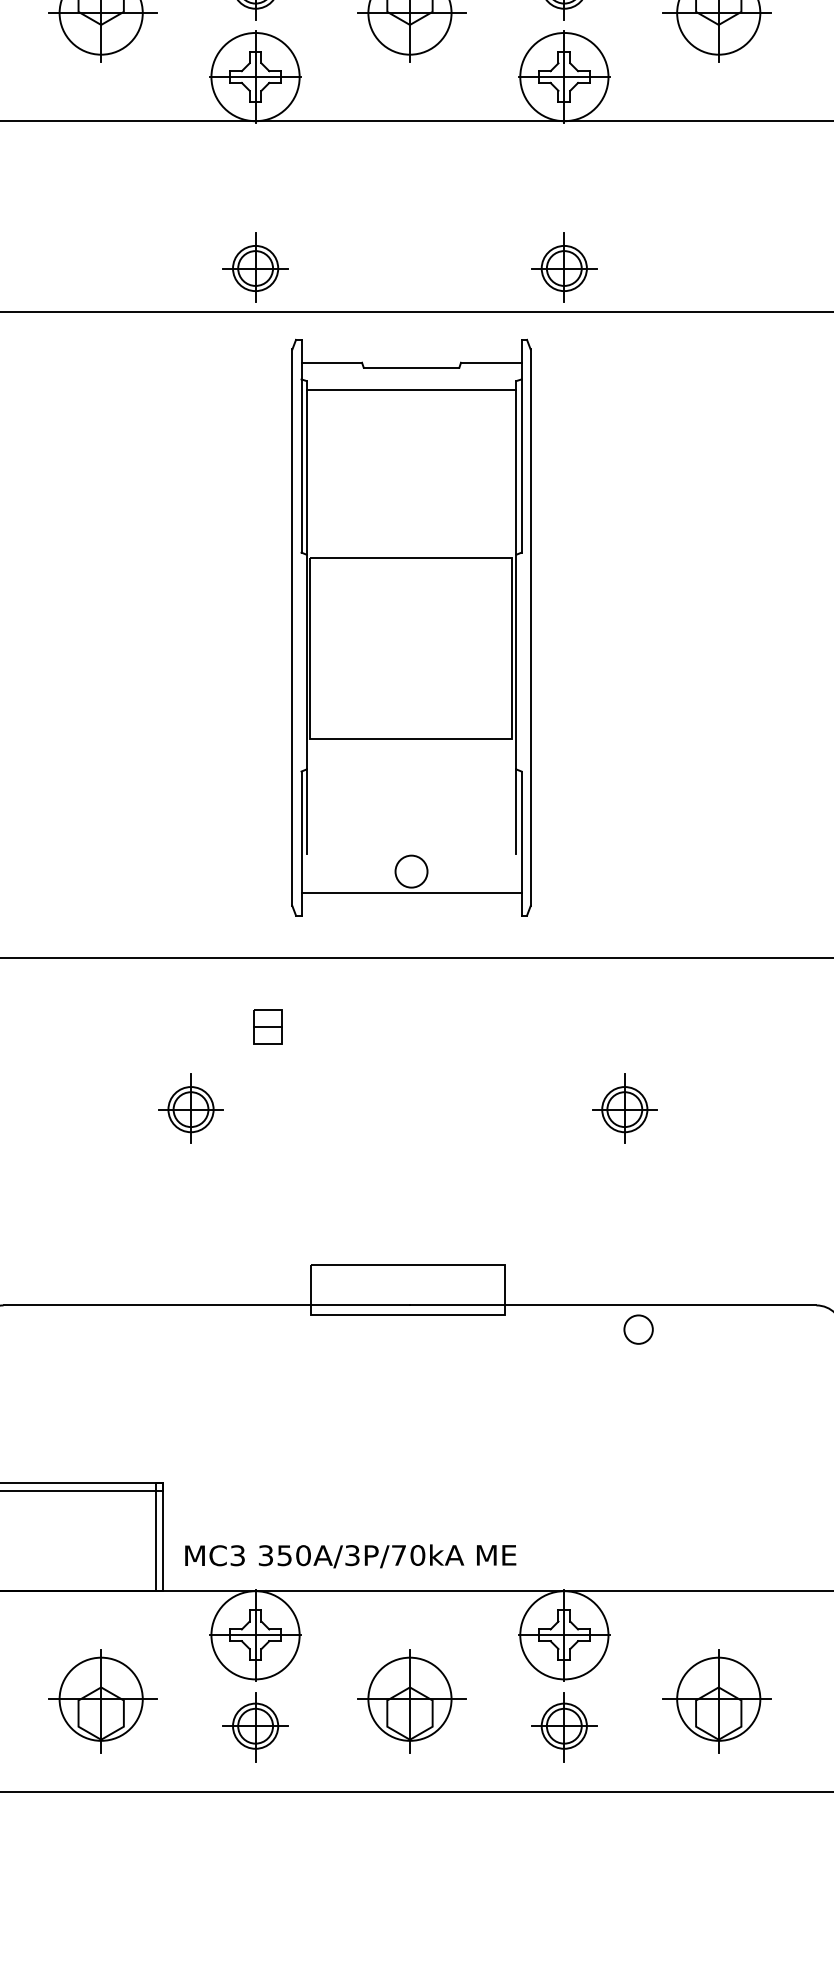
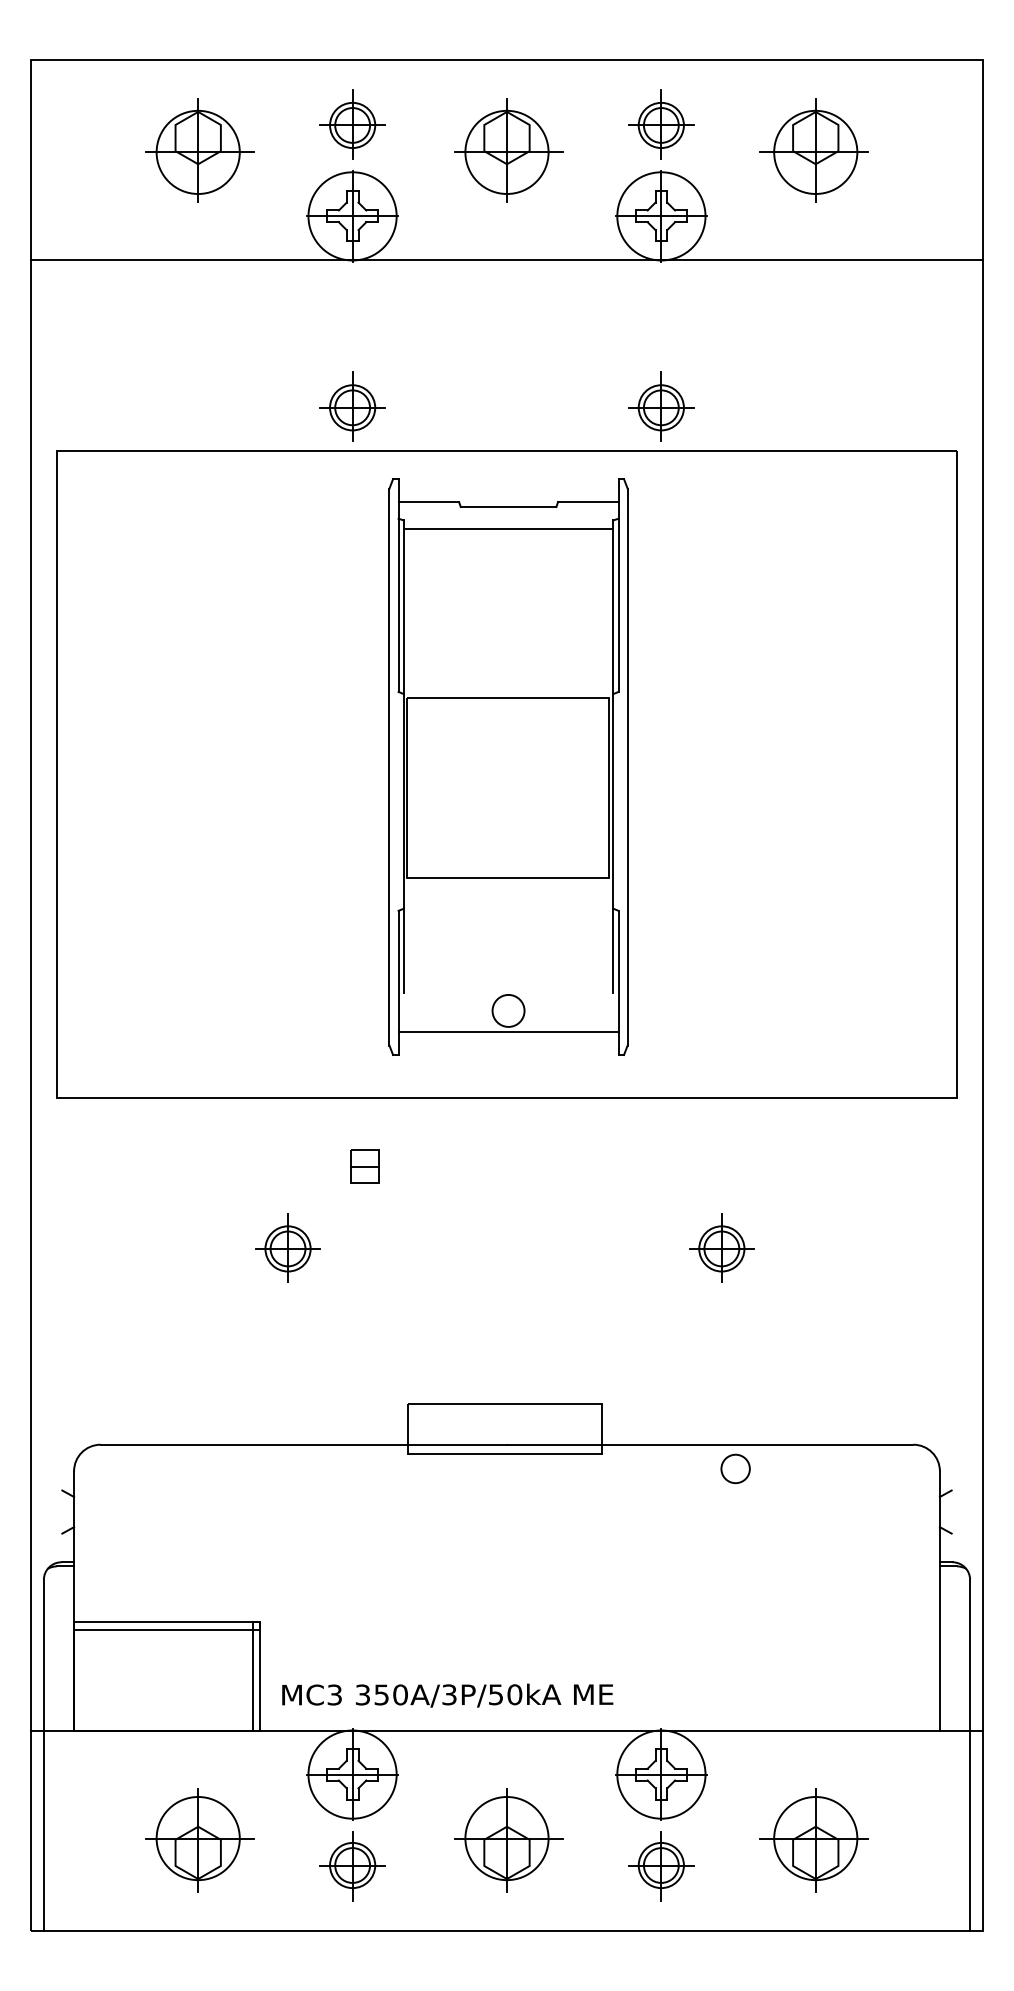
text: (398, 1555) -> (495, 1694), 350A/3P/70kA -> 350A/3P/50kA

